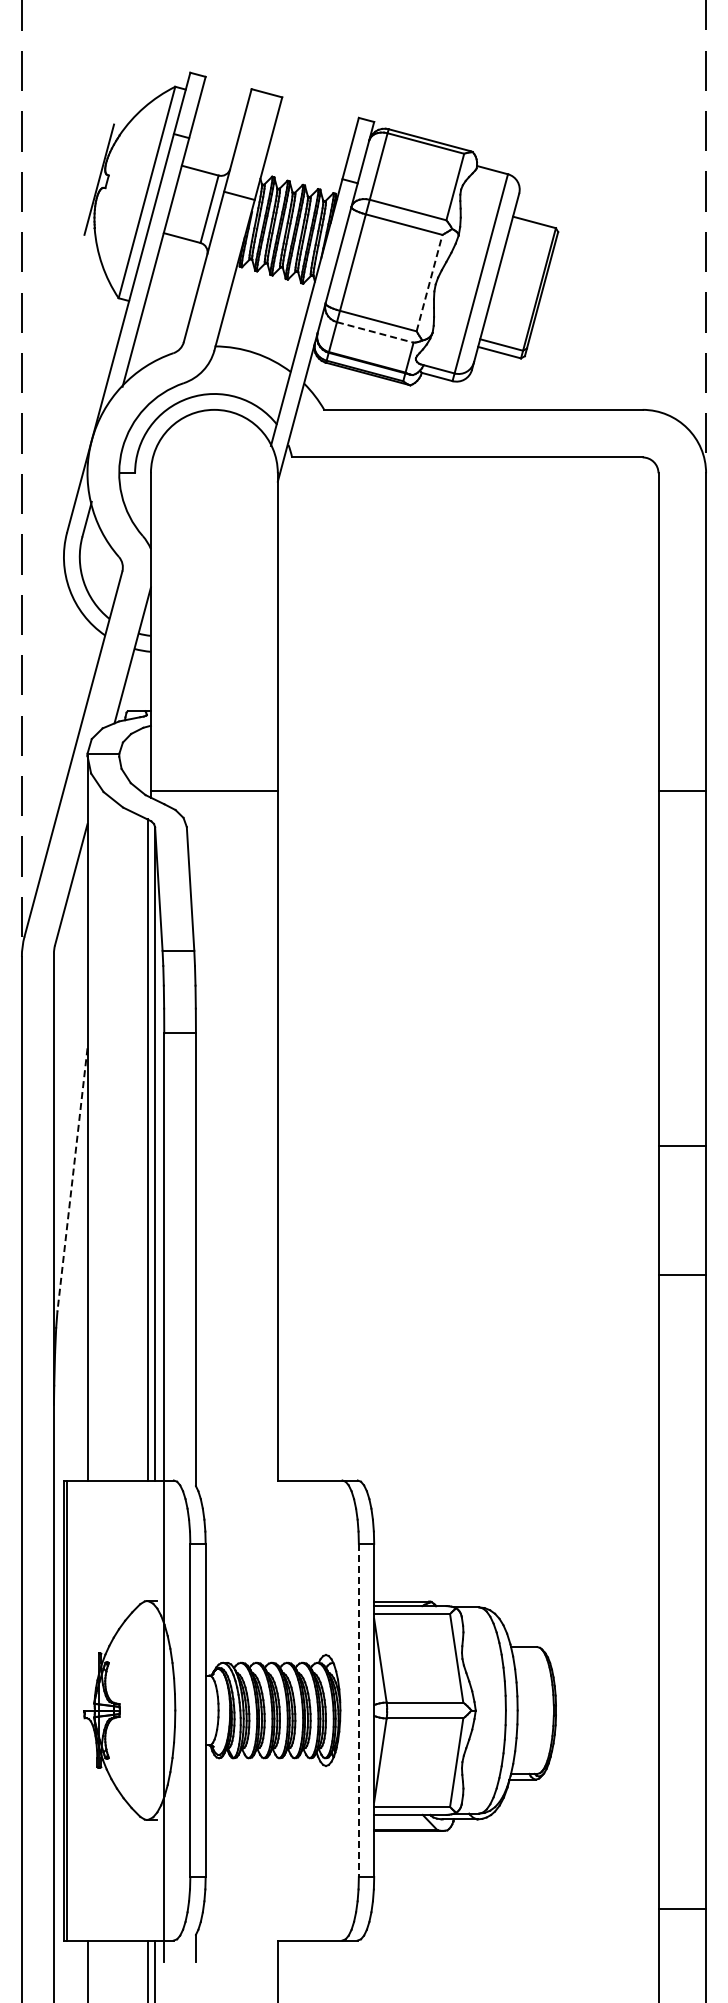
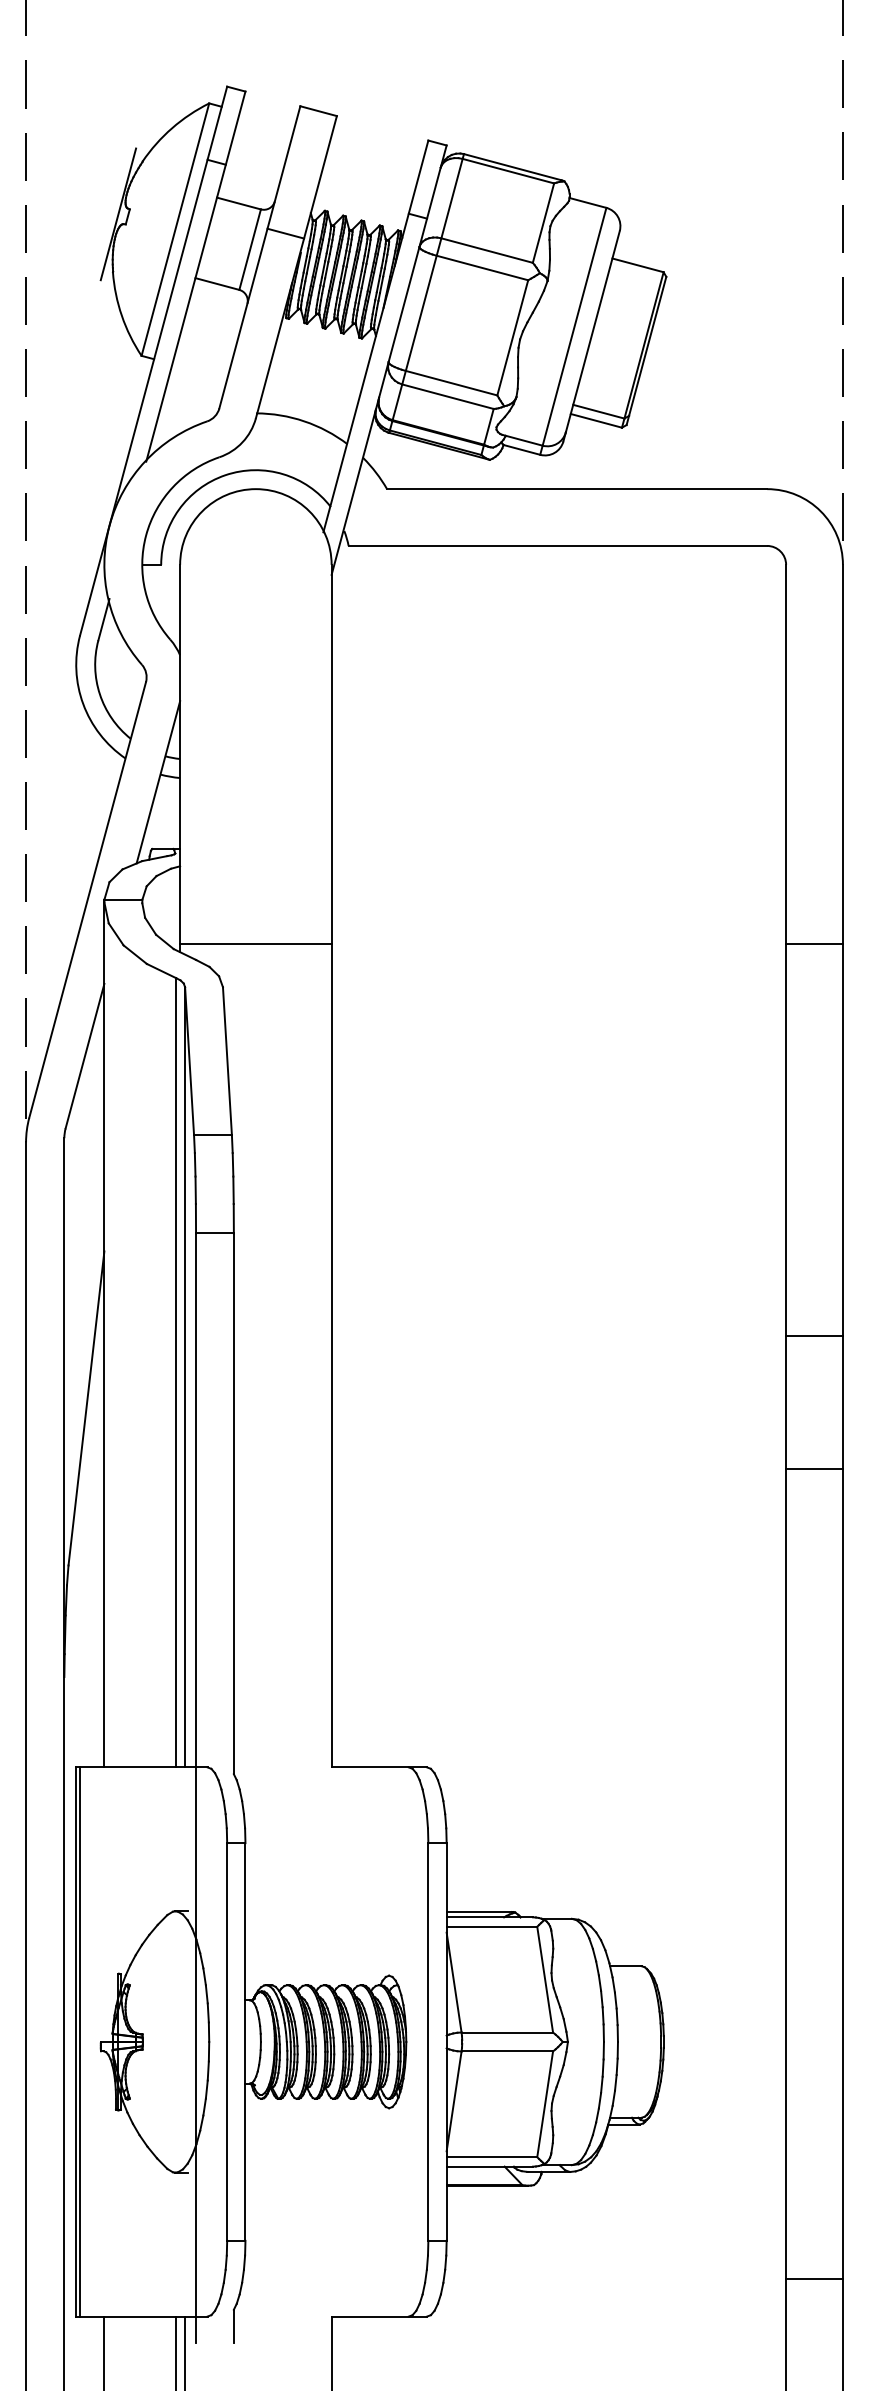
line: (429, 283) -> (512, 338), dashed -> solid
line: (375, 332) -> (448, 396), dashed -> solid
line: (682, 1146) -> (814, 1336), moved
line: (72, 1180) -> (86, 1409), dashed -> solid
line: (682, 1274) -> (814, 1468), moved
line: (358, 1710) -> (427, 2041), dashed -> solid

